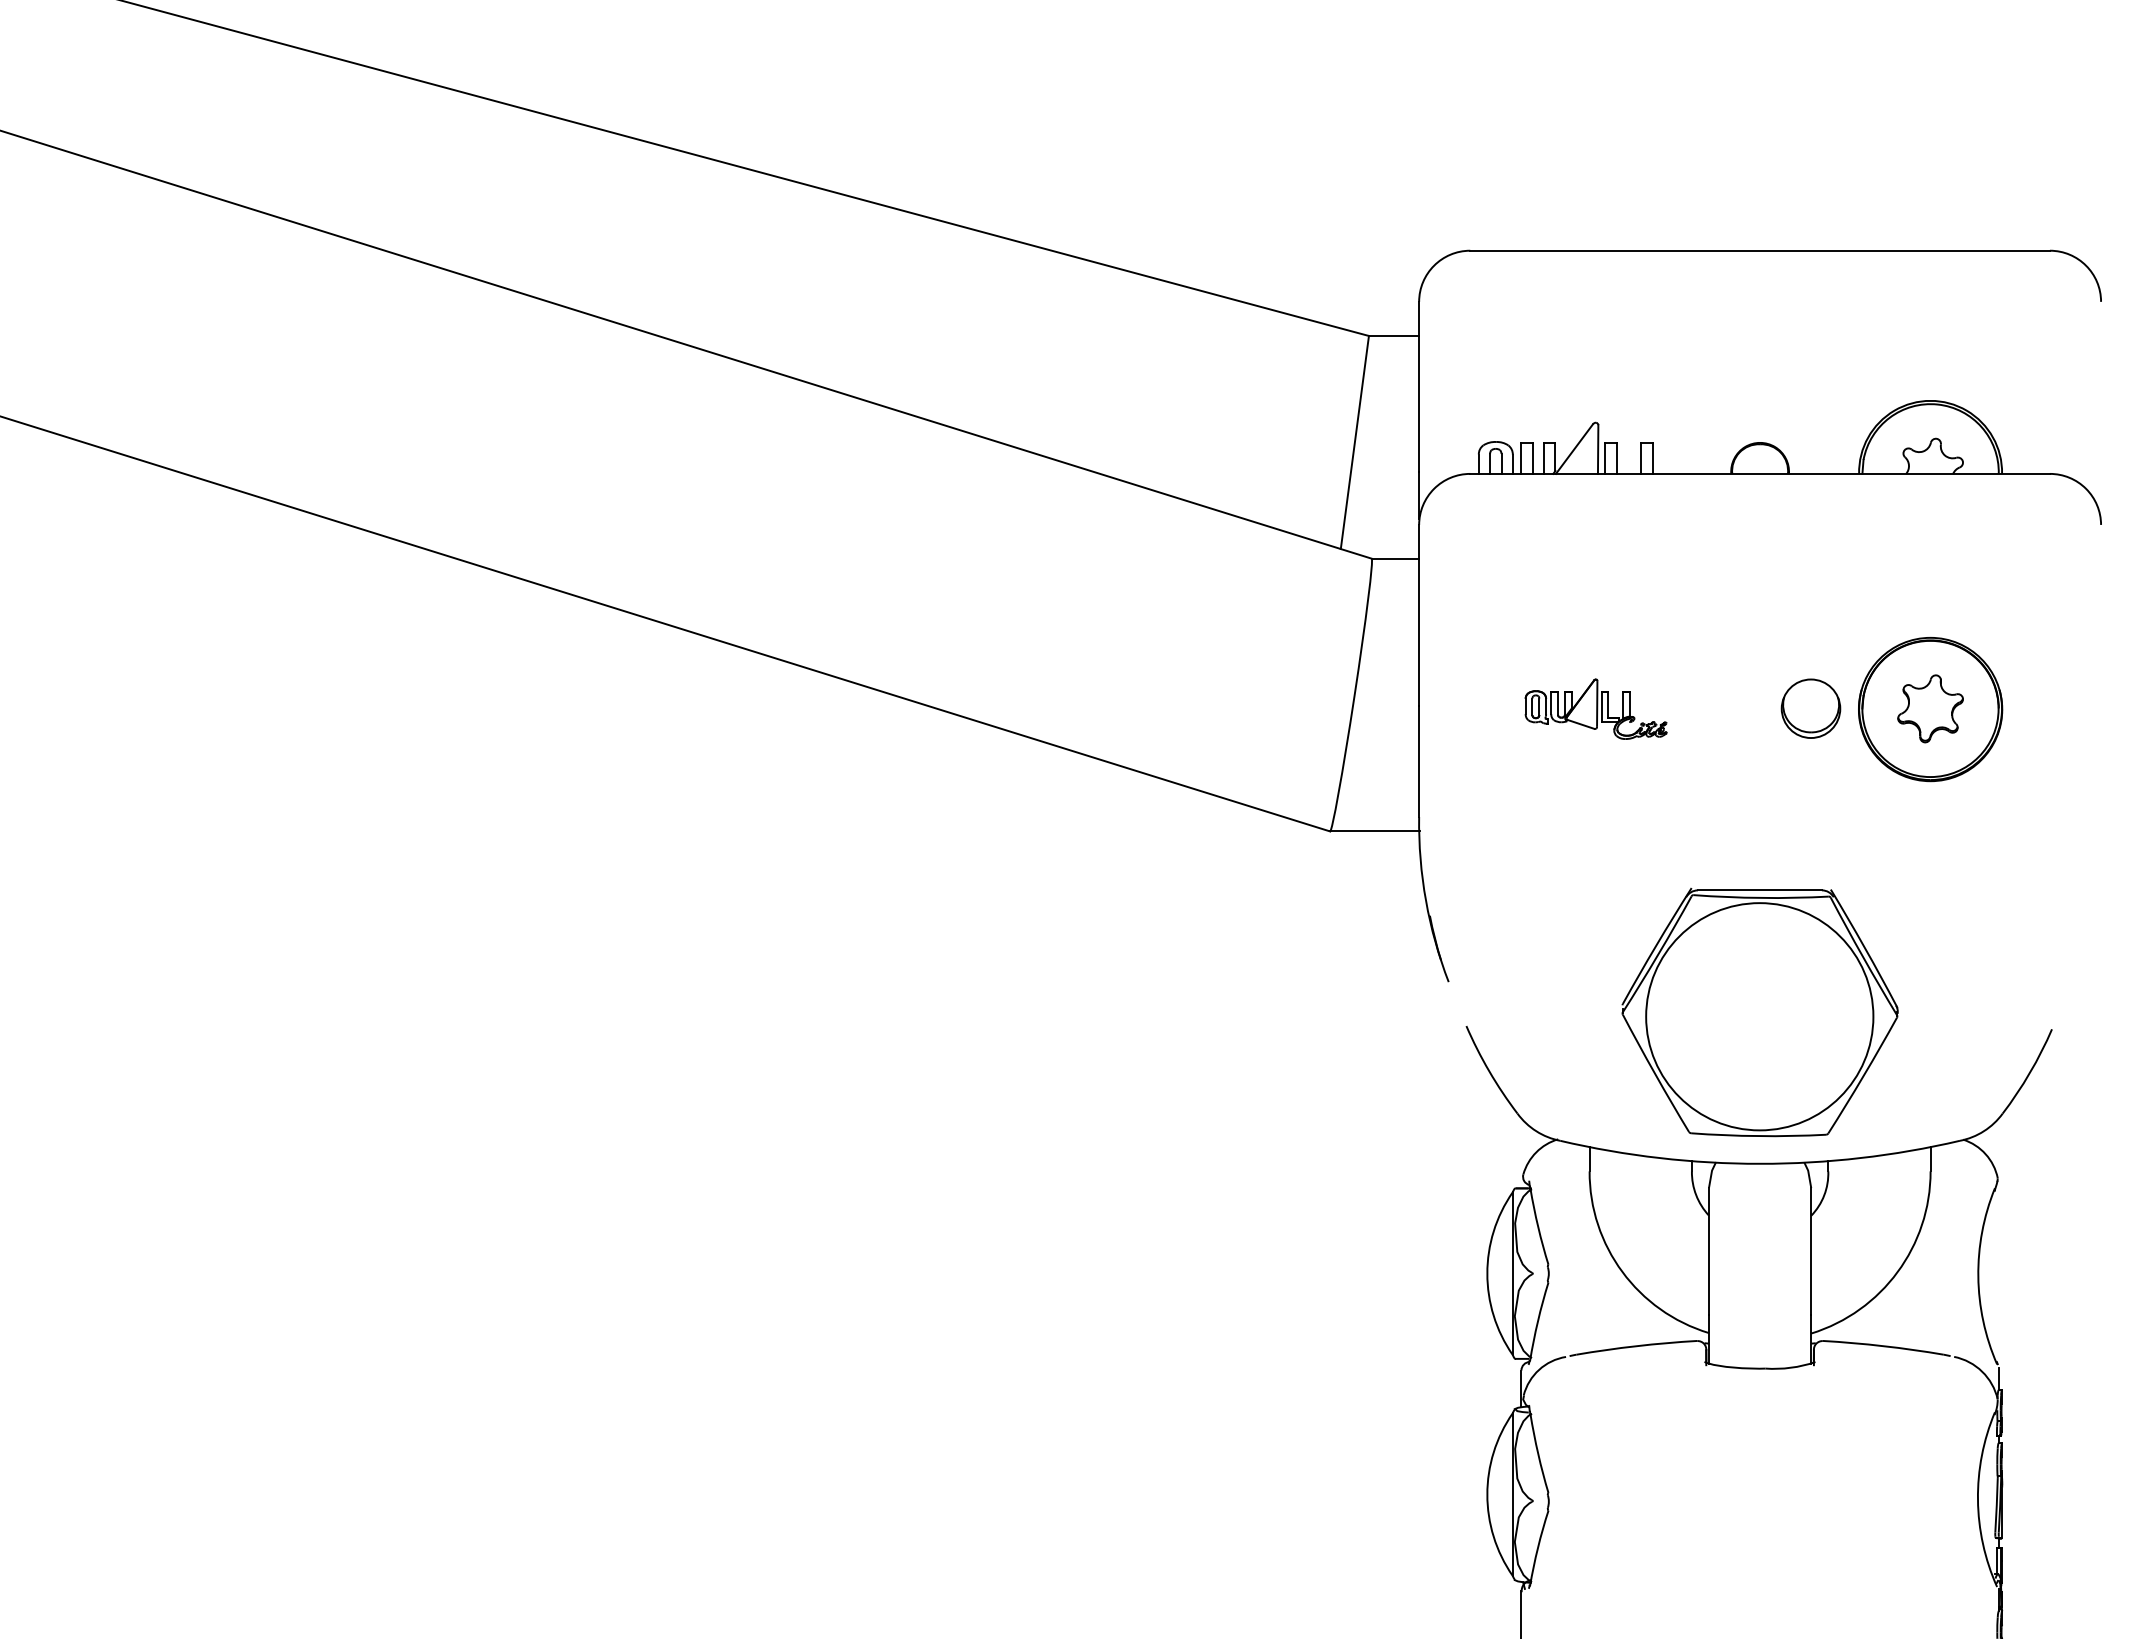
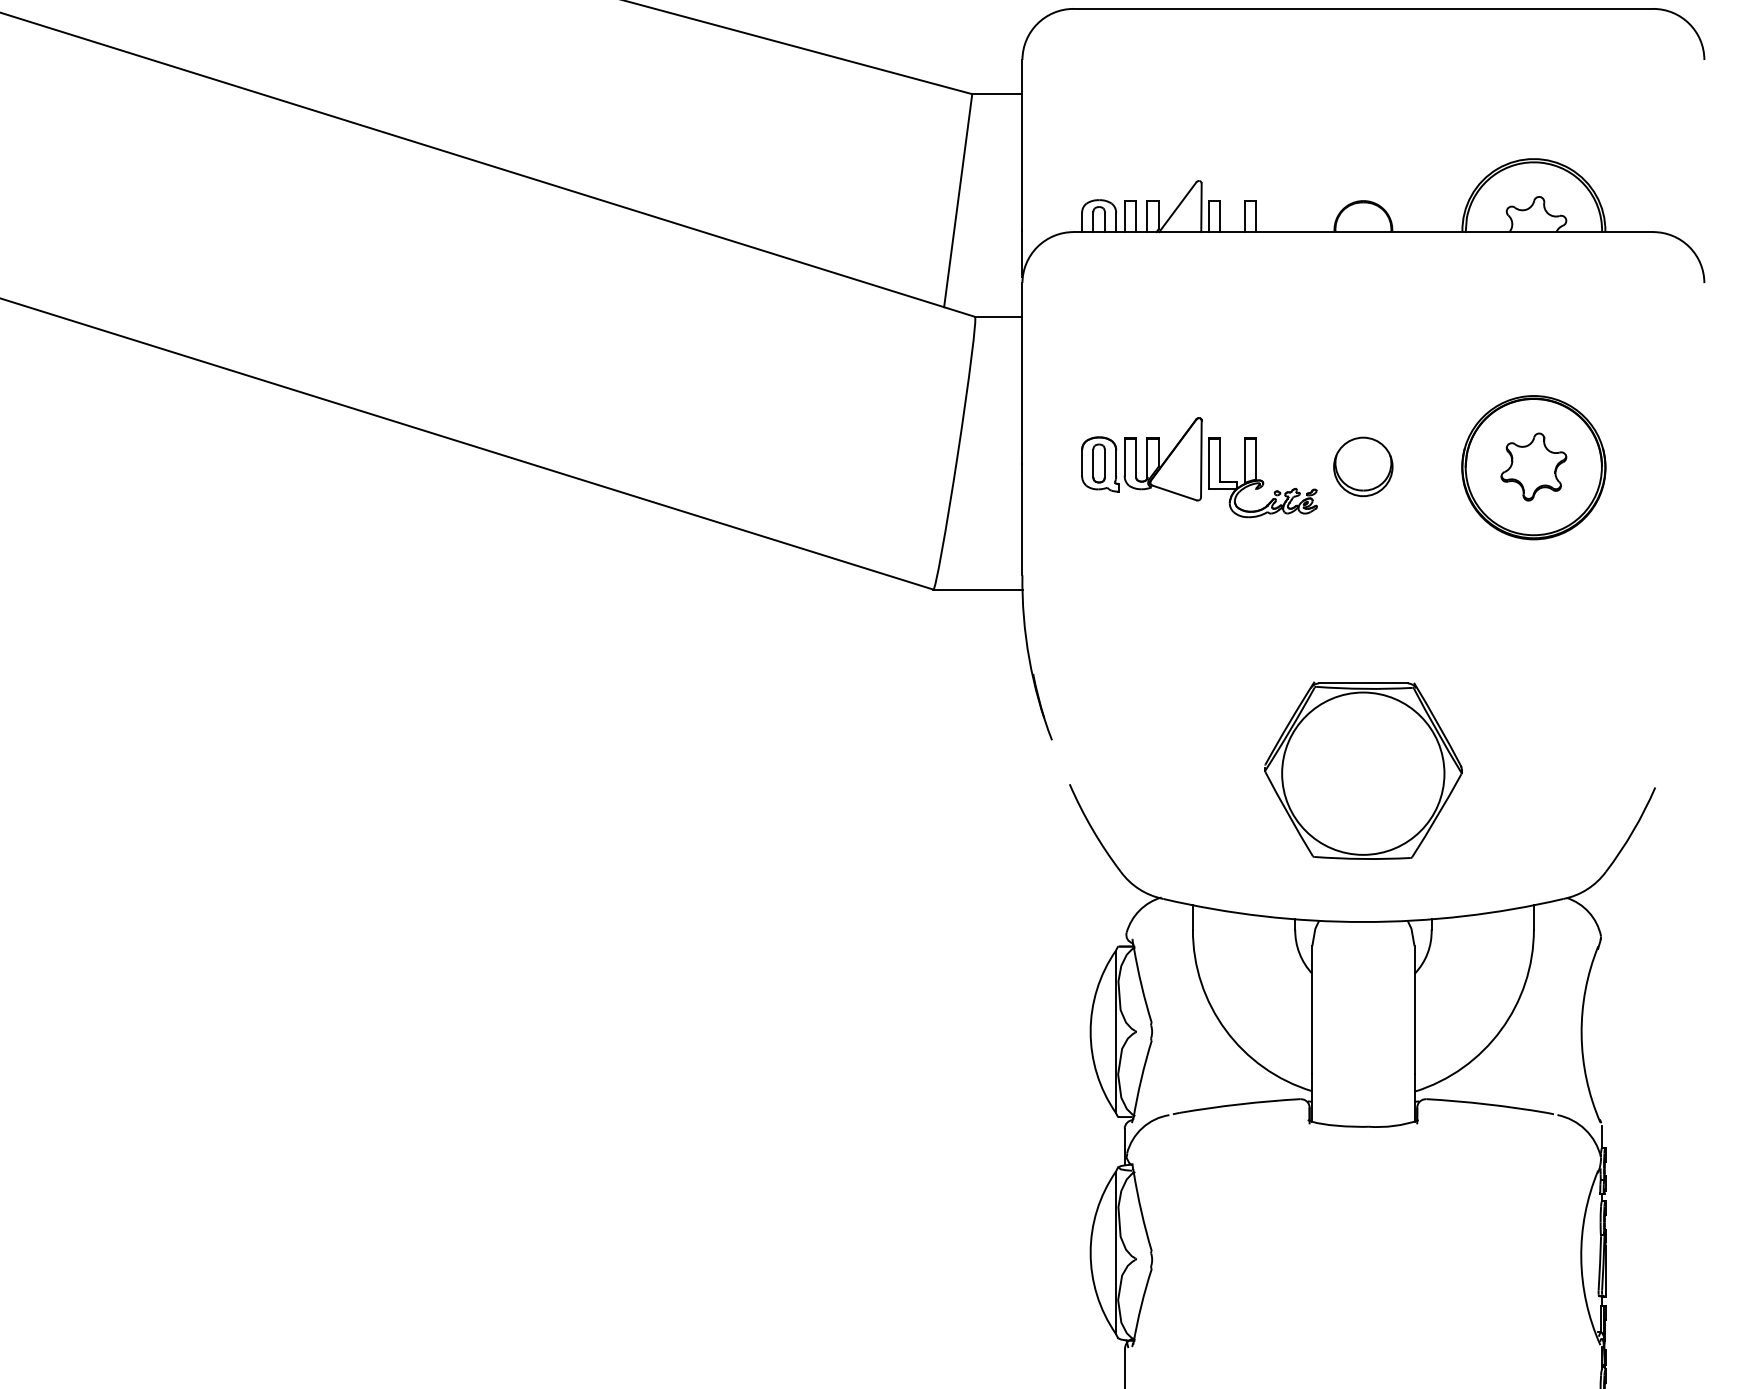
part: (1595, 708) -> (1198, 466), size x1.67
part: (1810, 708) -> (1362, 466), moved
part: (1760, 1012) -> (1363, 770), size x0.71

